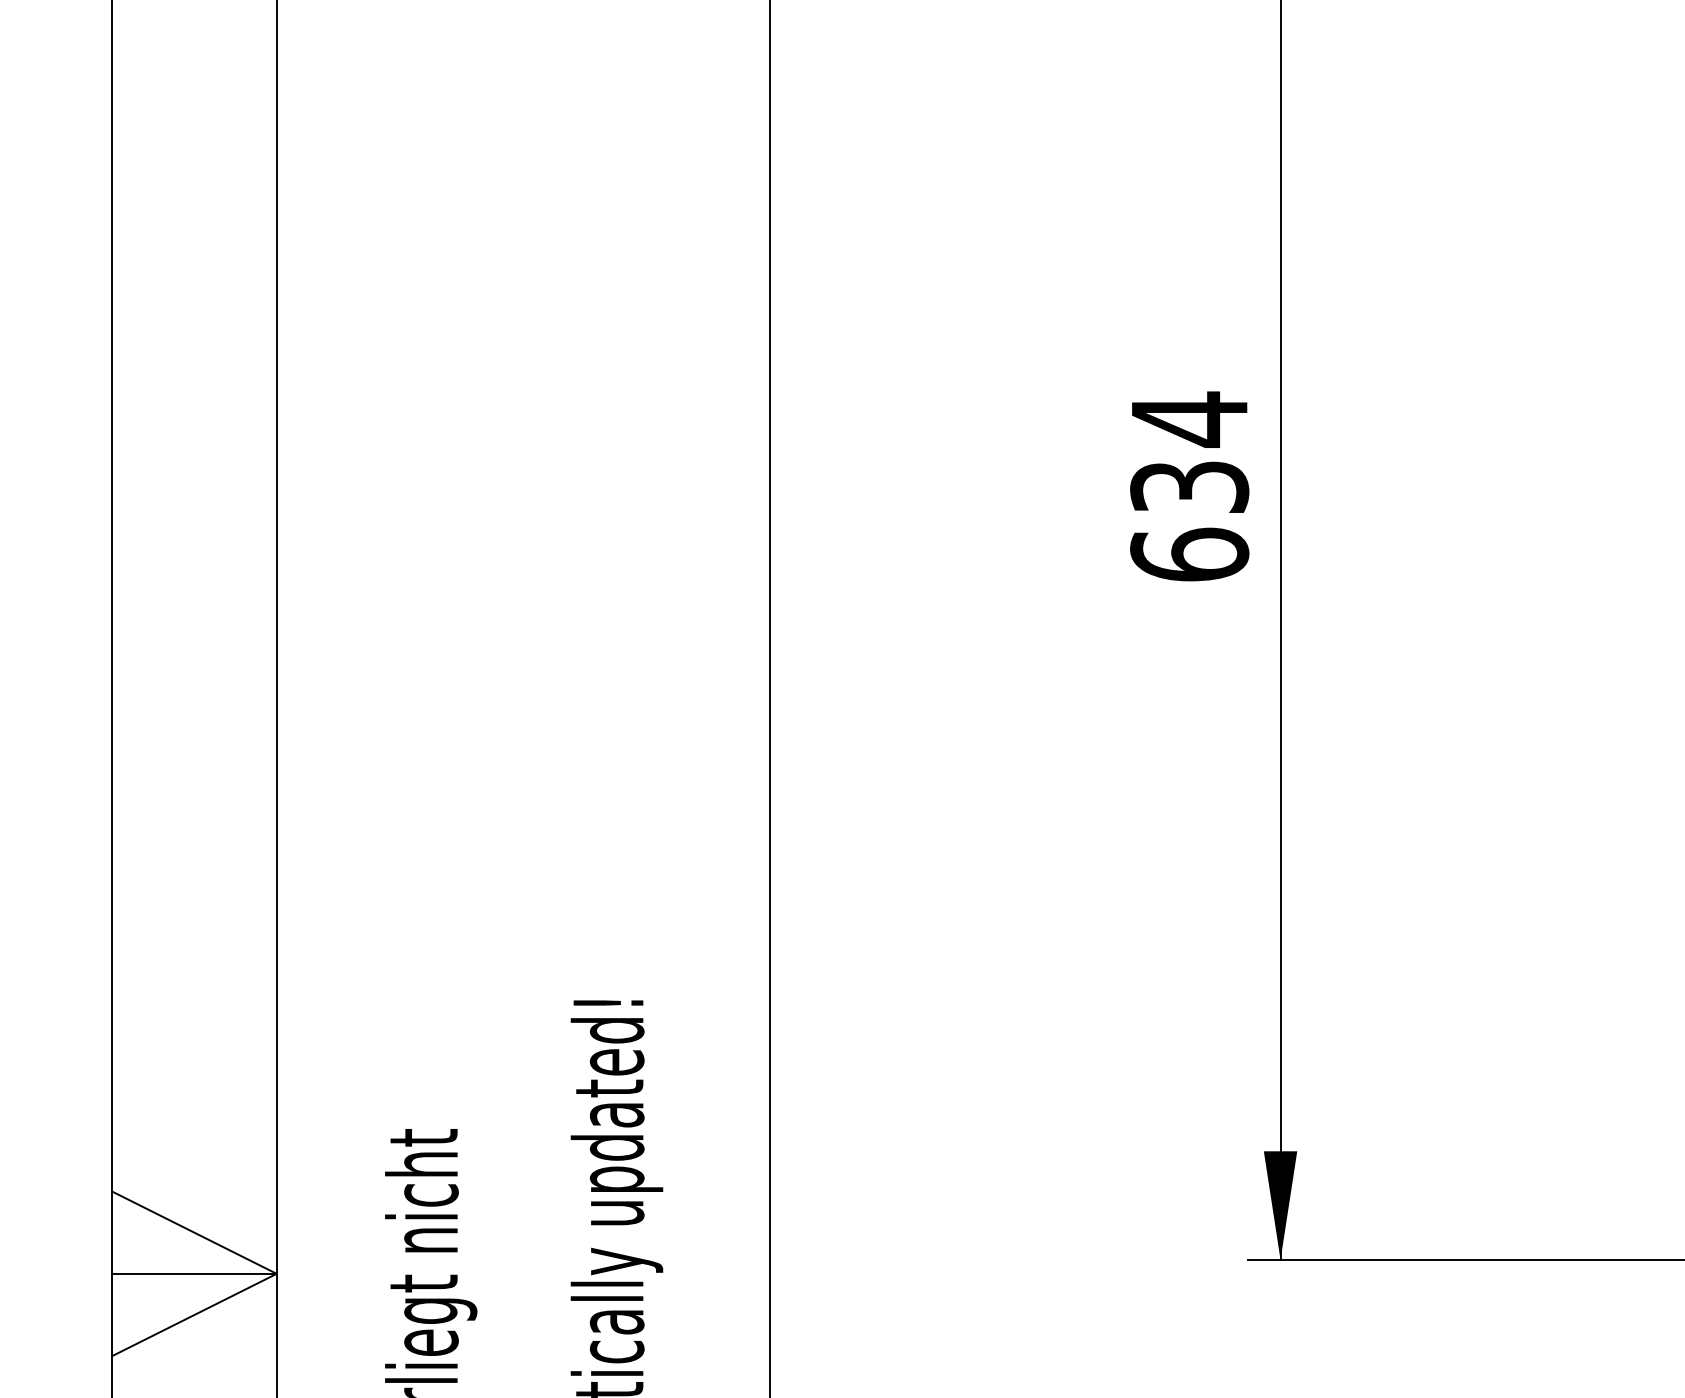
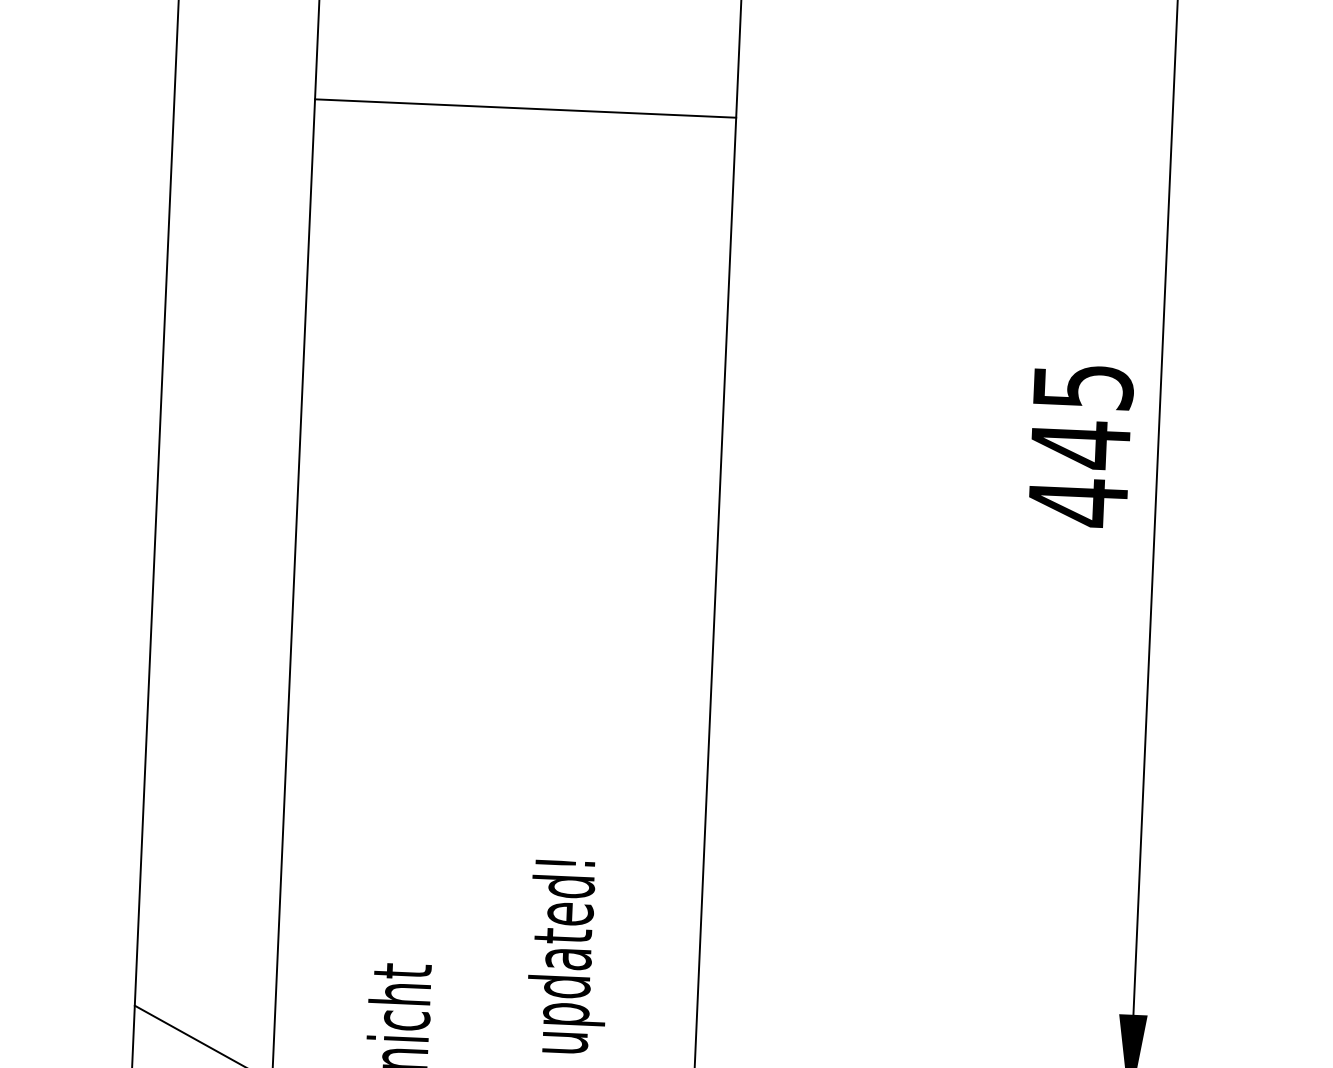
line: (523, 122) -> (525, 108), added
text: (1189, 487) -> (1080, 444), 634 -> 445

